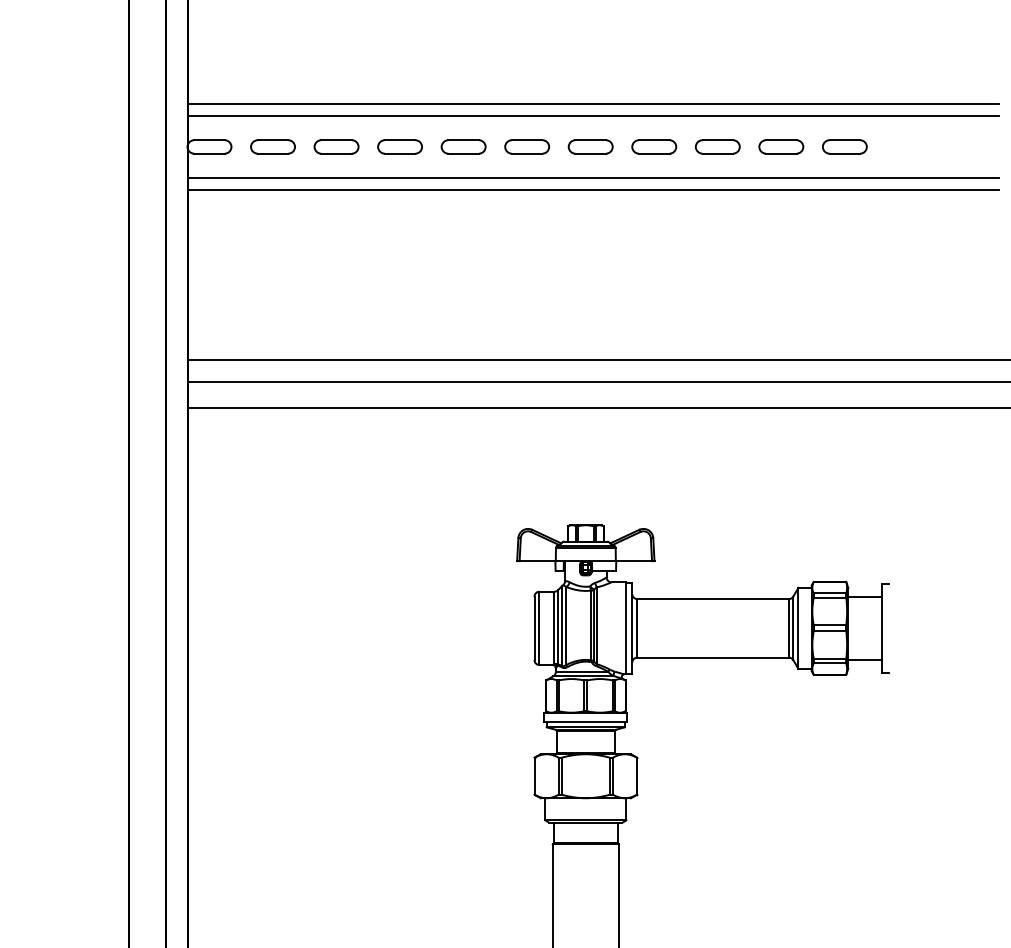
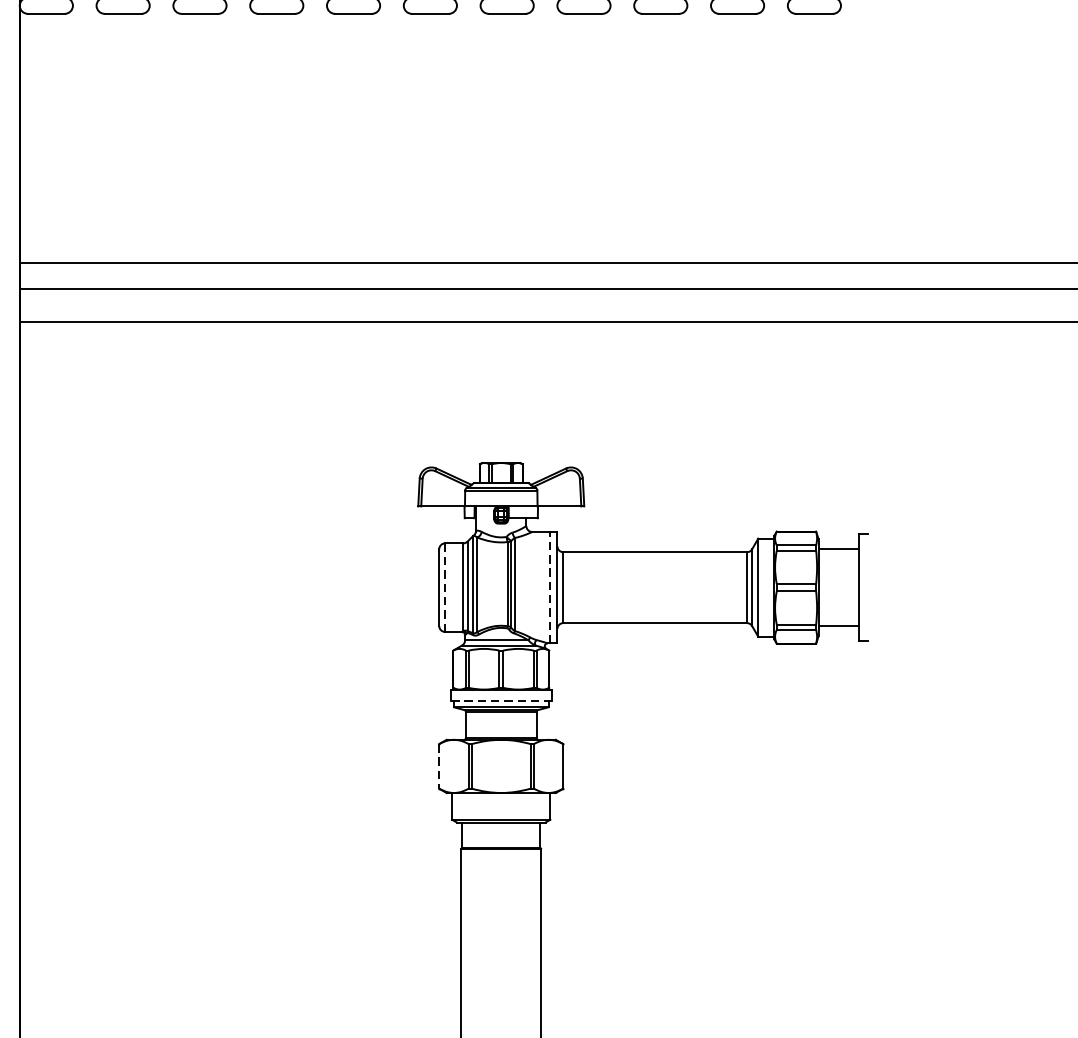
line: (592, 177) -> (509, 42), removed
line: (592, 189) -> (509, 57), removed
line: (626, 627) -> (550, 586), solid -> dashed
line: (539, 628) -> (445, 587), solid -> dashed
line: (585, 722) -> (500, 701), solid -> dashed
line: (534, 776) -> (439, 766), solid -> dashed

